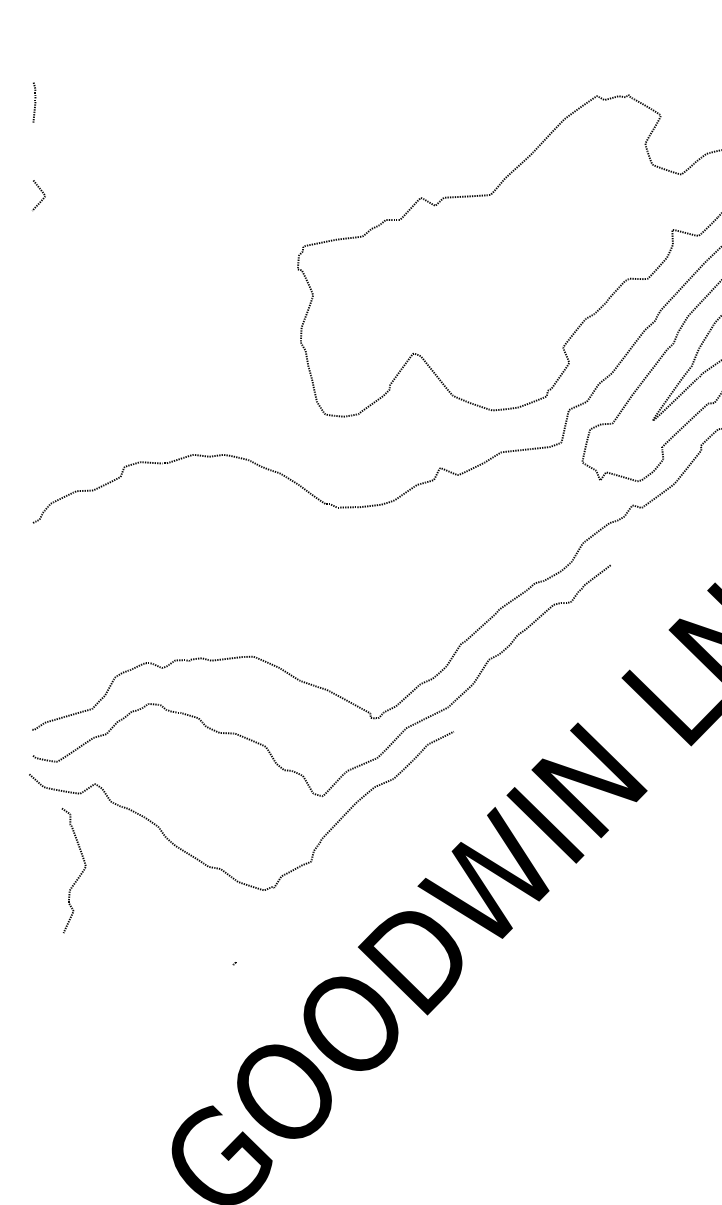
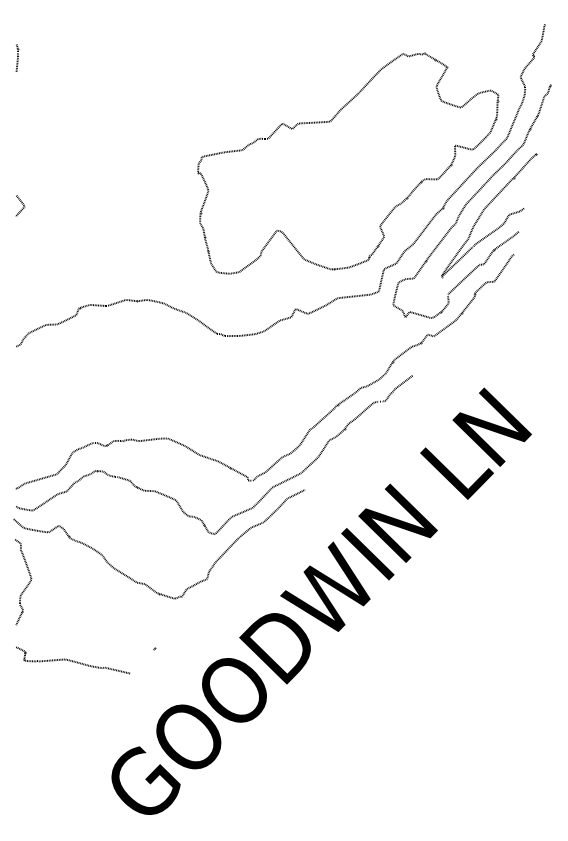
curve: (40, 191) -> (21, 203), moved
curve: (78, 875) -> (26, 585), moved
curve: (116, 980) -> (73, 660), added

